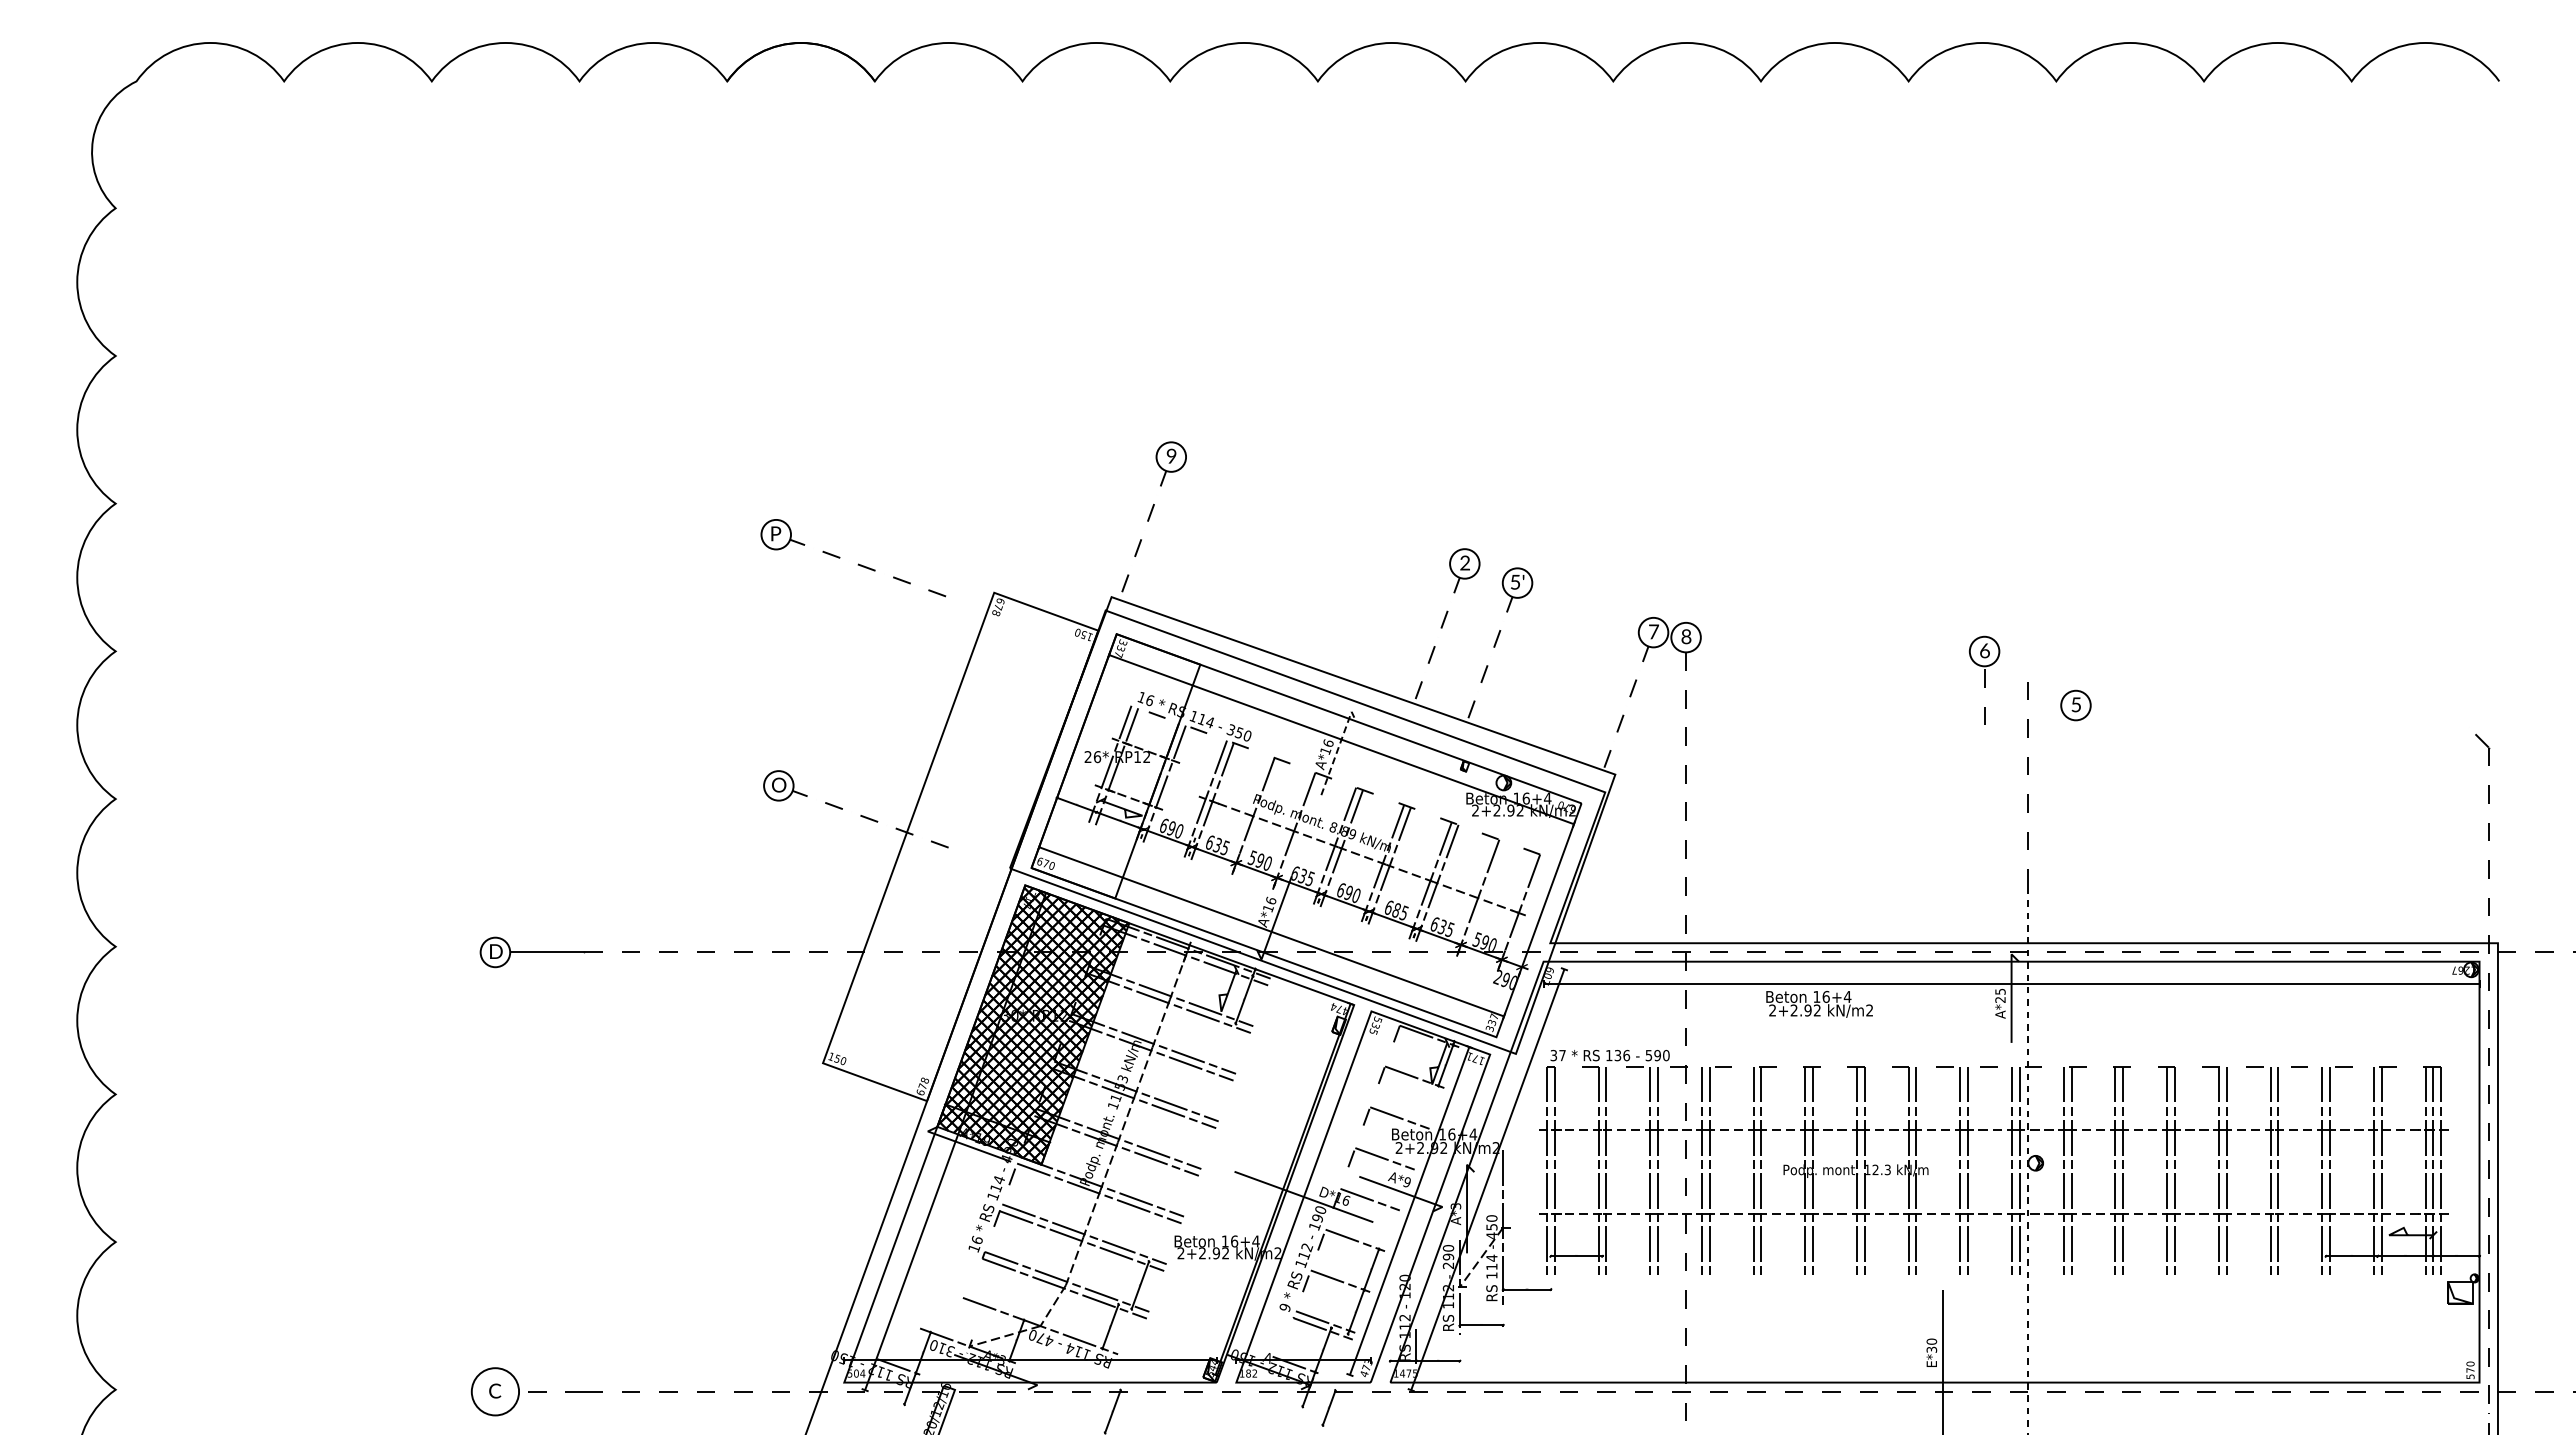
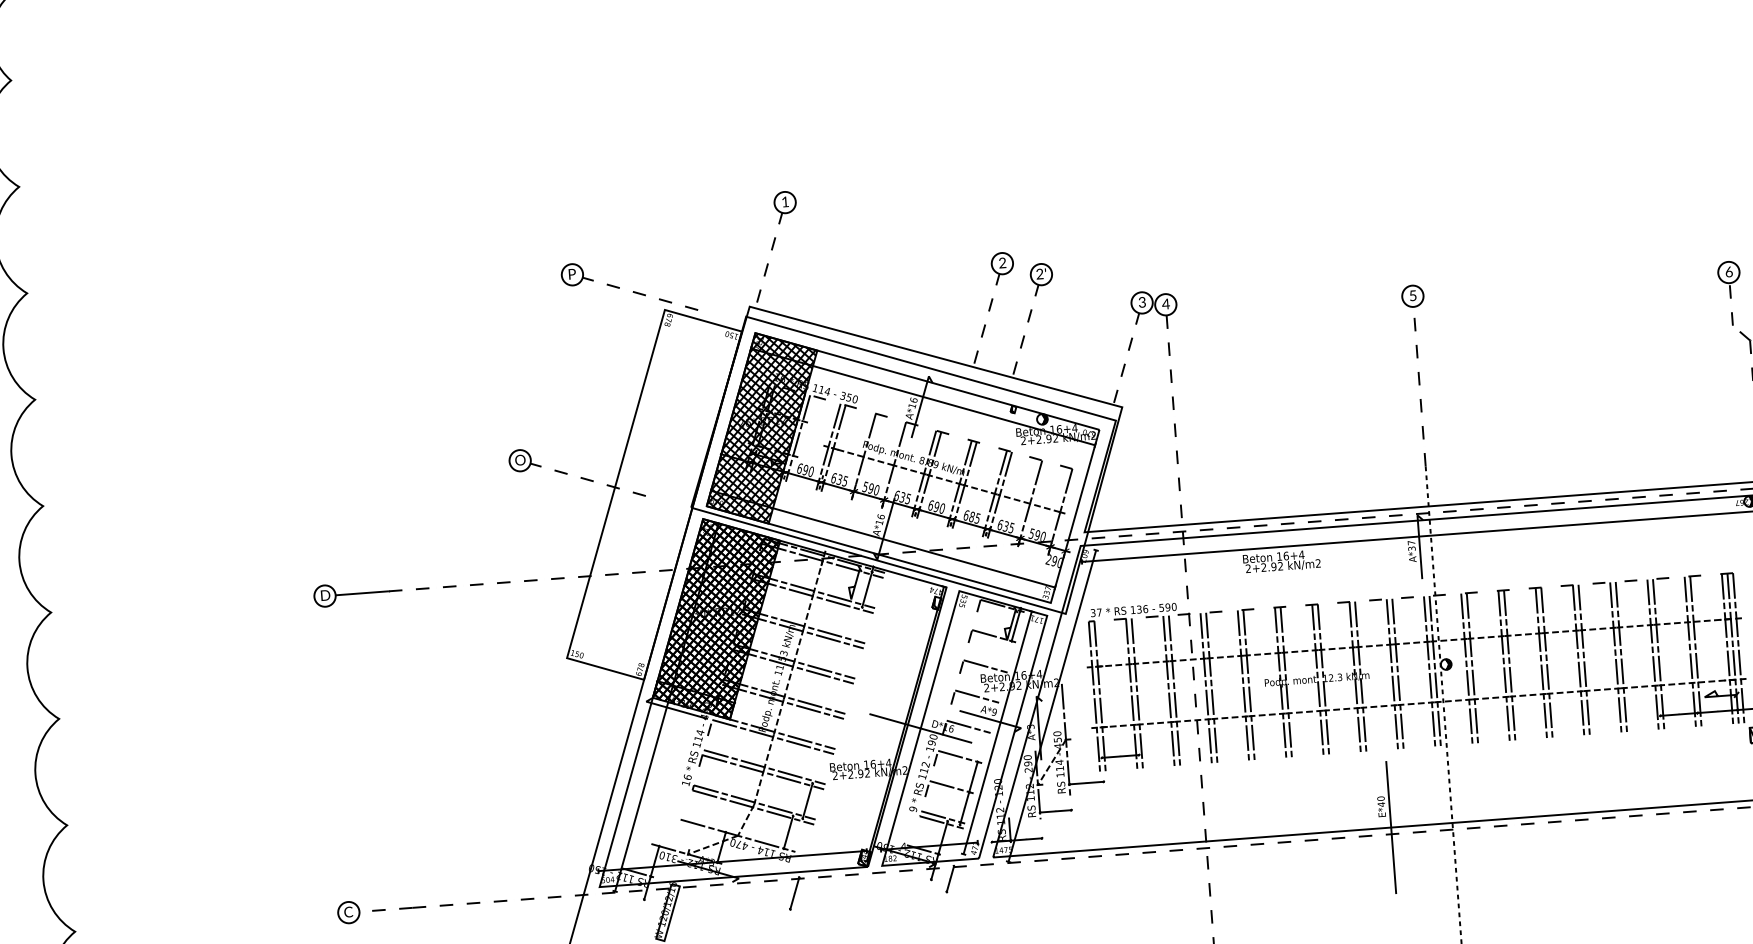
text: (1171, 455) -> (785, 201), 9 -> 1
part: (858, 563) -> (633, 291), moved
text: (1515, 581) -> (1039, 273), 5' -> 2'
text: (1653, 631) -> (1142, 302), 7 -> 3
text: (1685, 636) -> (1165, 303), 8 -> 4
part: (1984, 679) -> (1730, 292), moved
part: (2075, 705) -> (1412, 296), moved
line: (1338, 747) -> (921, 402), dashed -> solid
hatch: (1115, 765) -> (761, 427), added
text: (2000, 995) -> (1411, 545), A*25 -> A*37
text: (1931, 1349) -> (1381, 804), E*30 -> E*40
circle: (495, 1391) -> (348, 912), size x0.62

